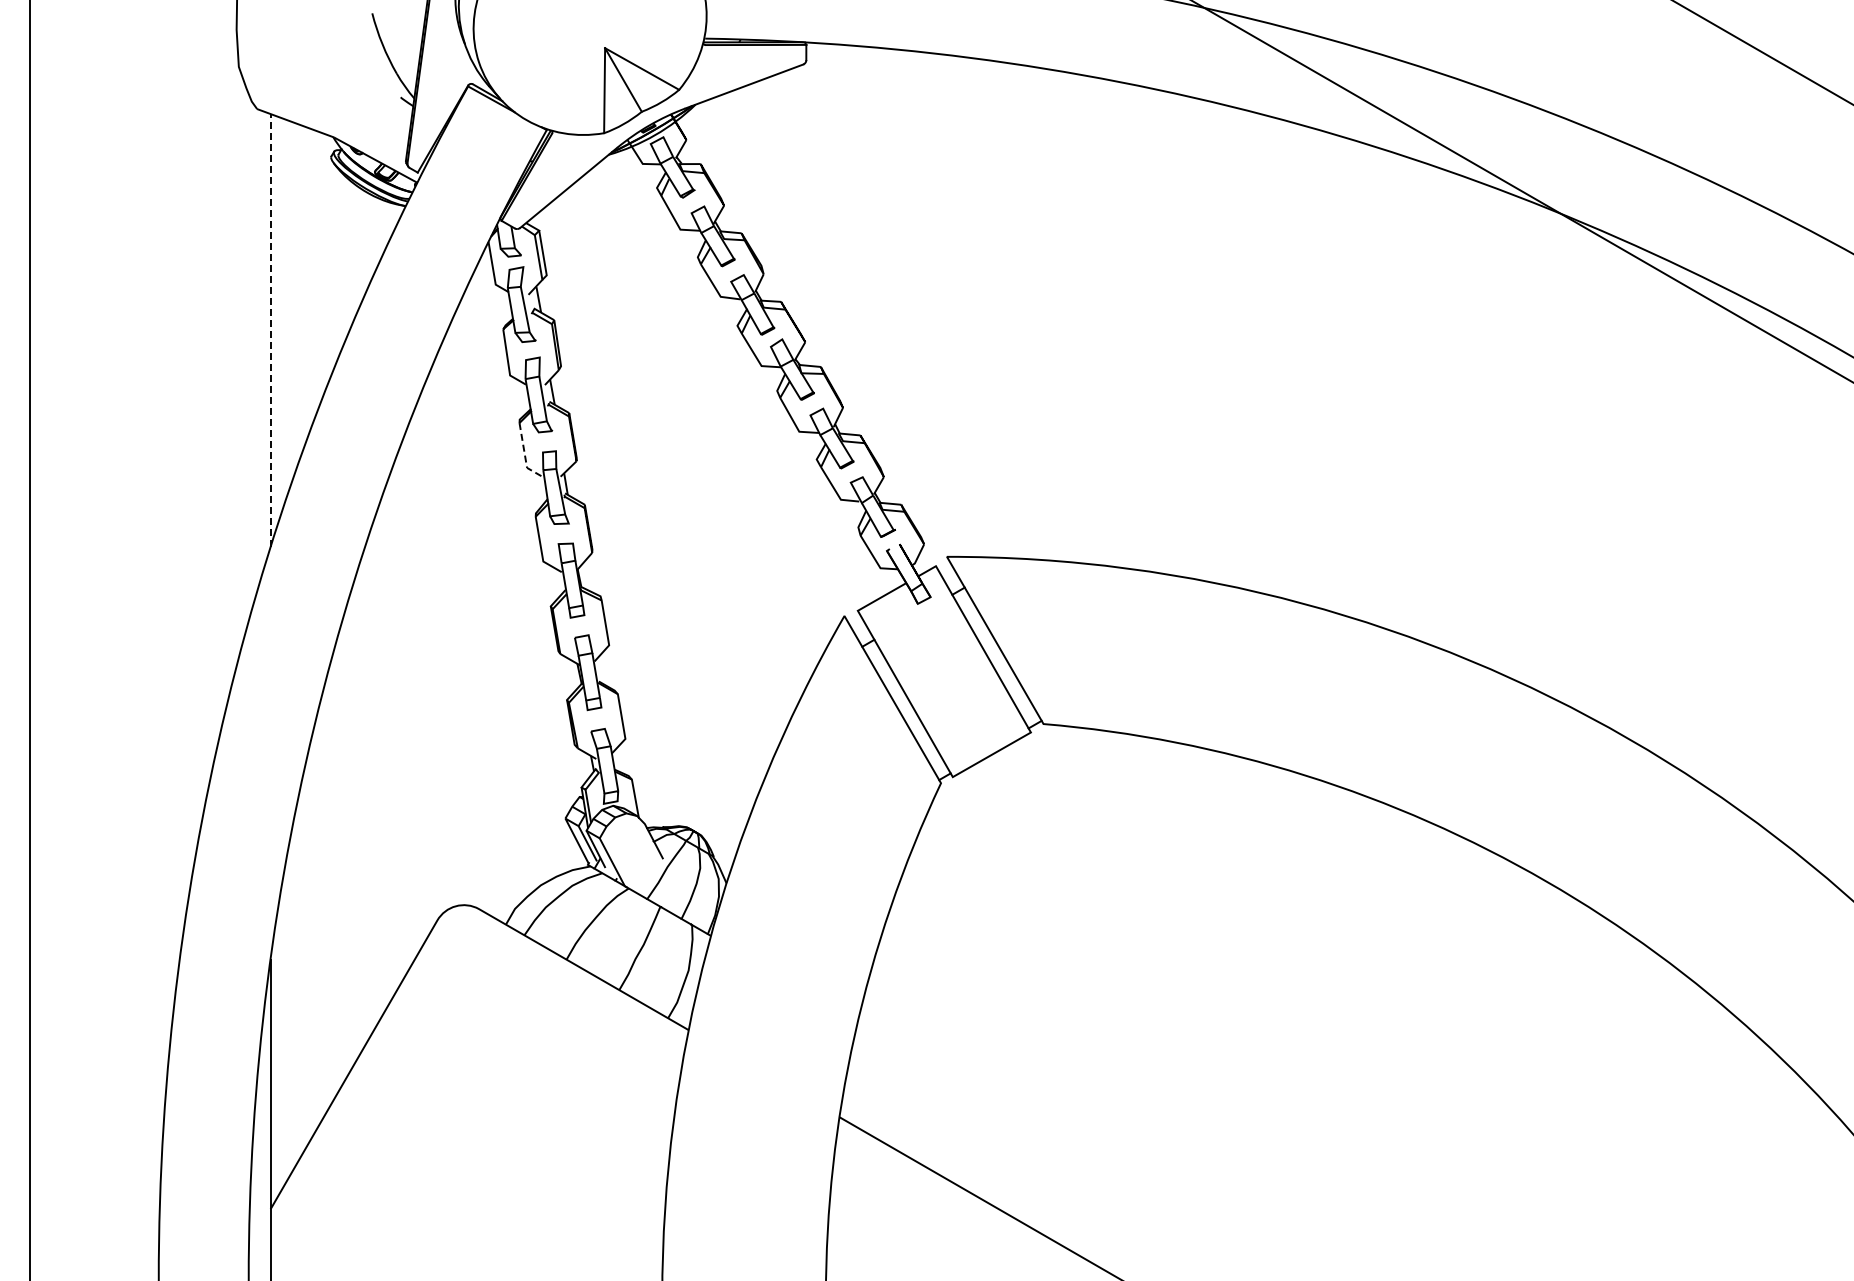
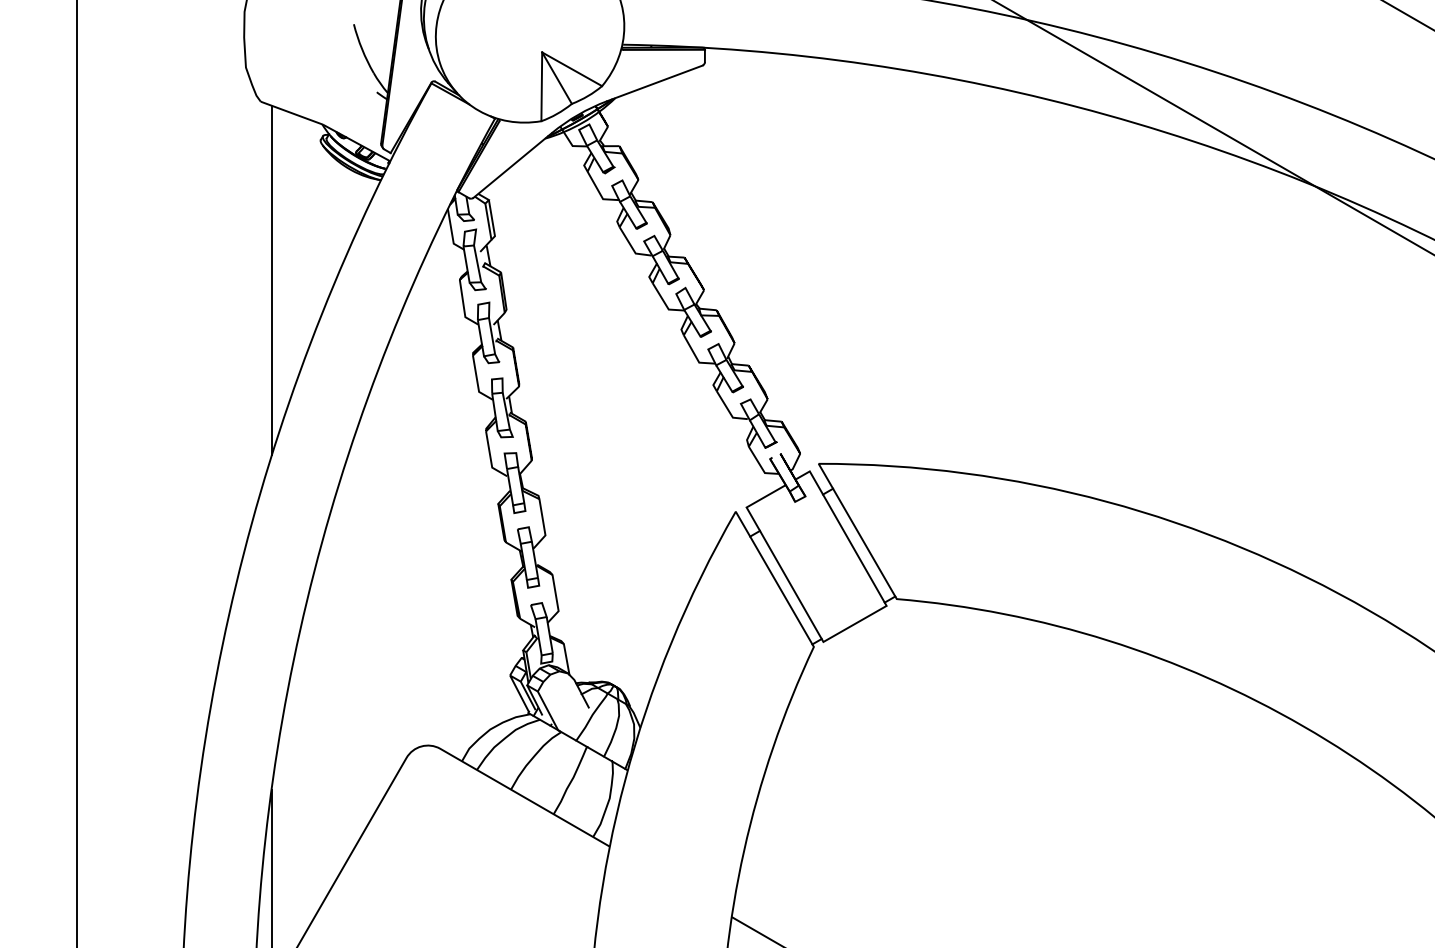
line: (270, 330) -> (271, 280), dashed -> solid
line: (525, 456) -> (477, 382), dashed -> solid

